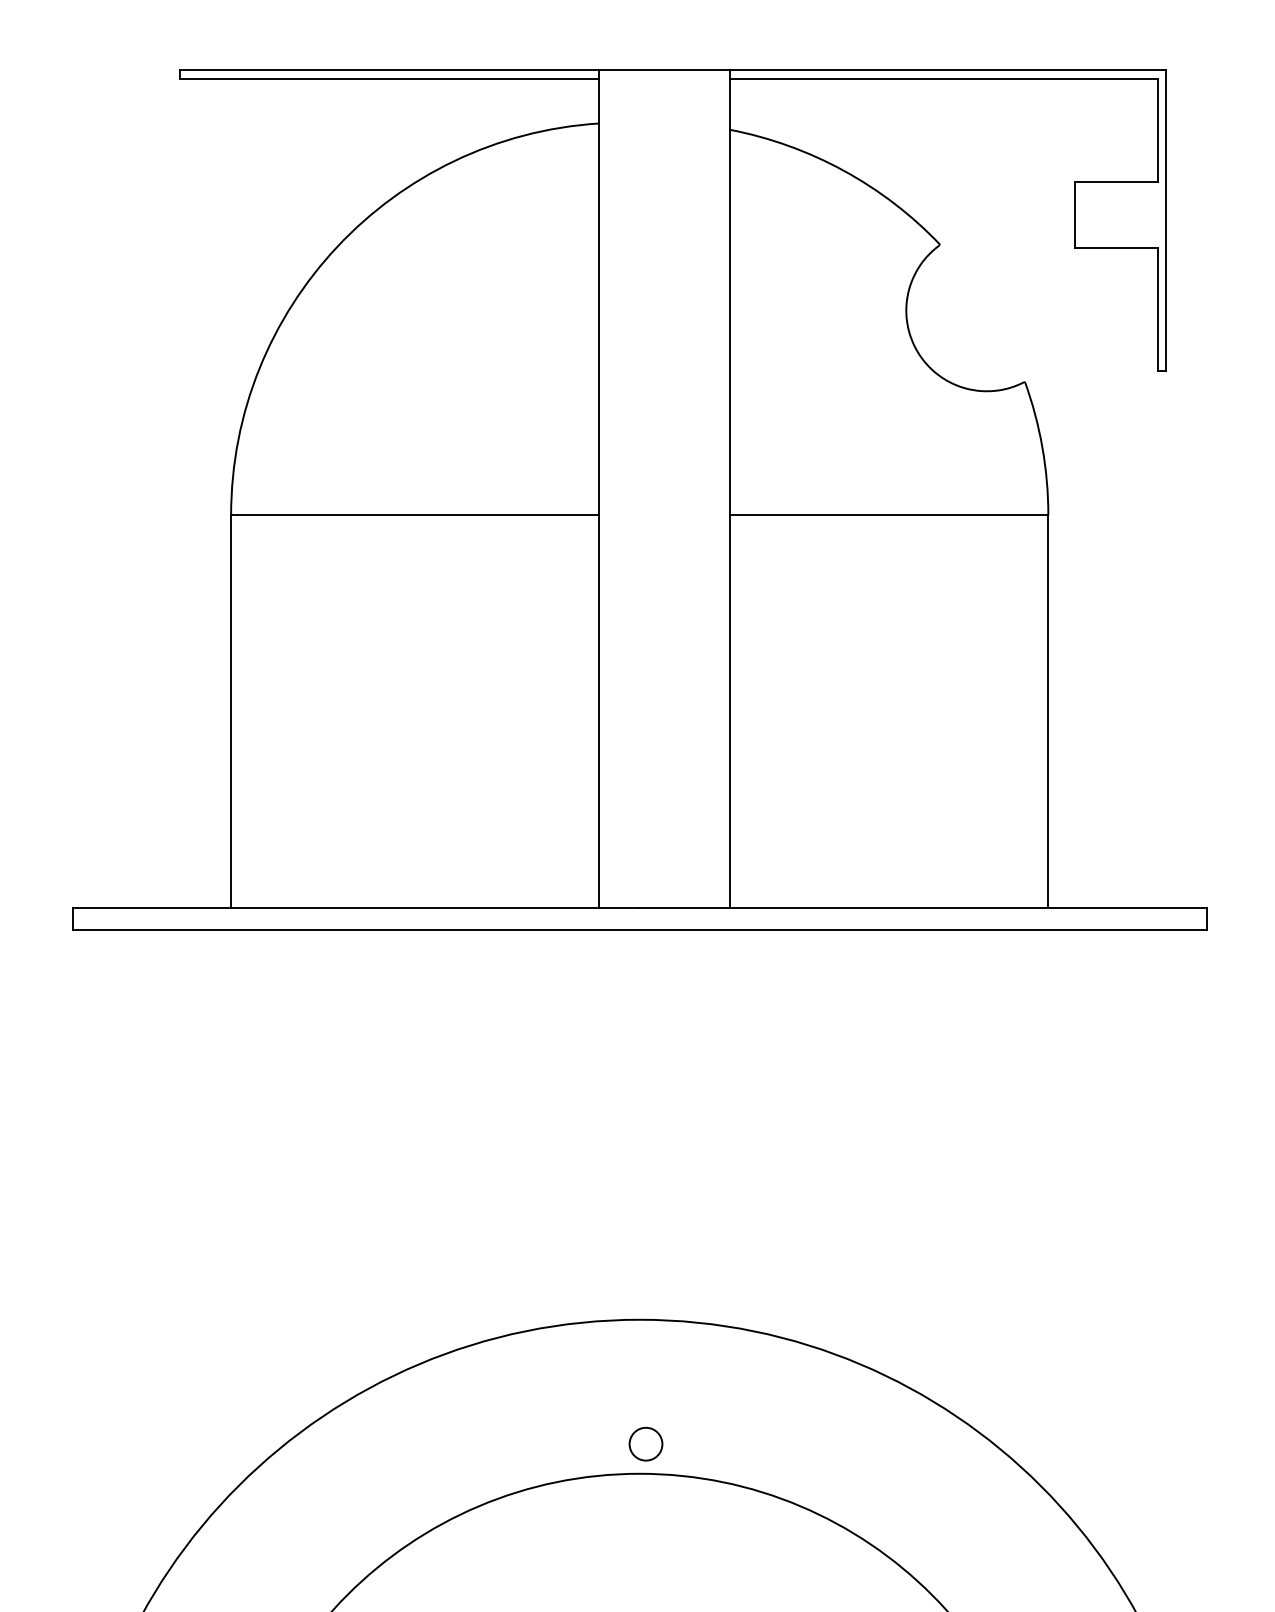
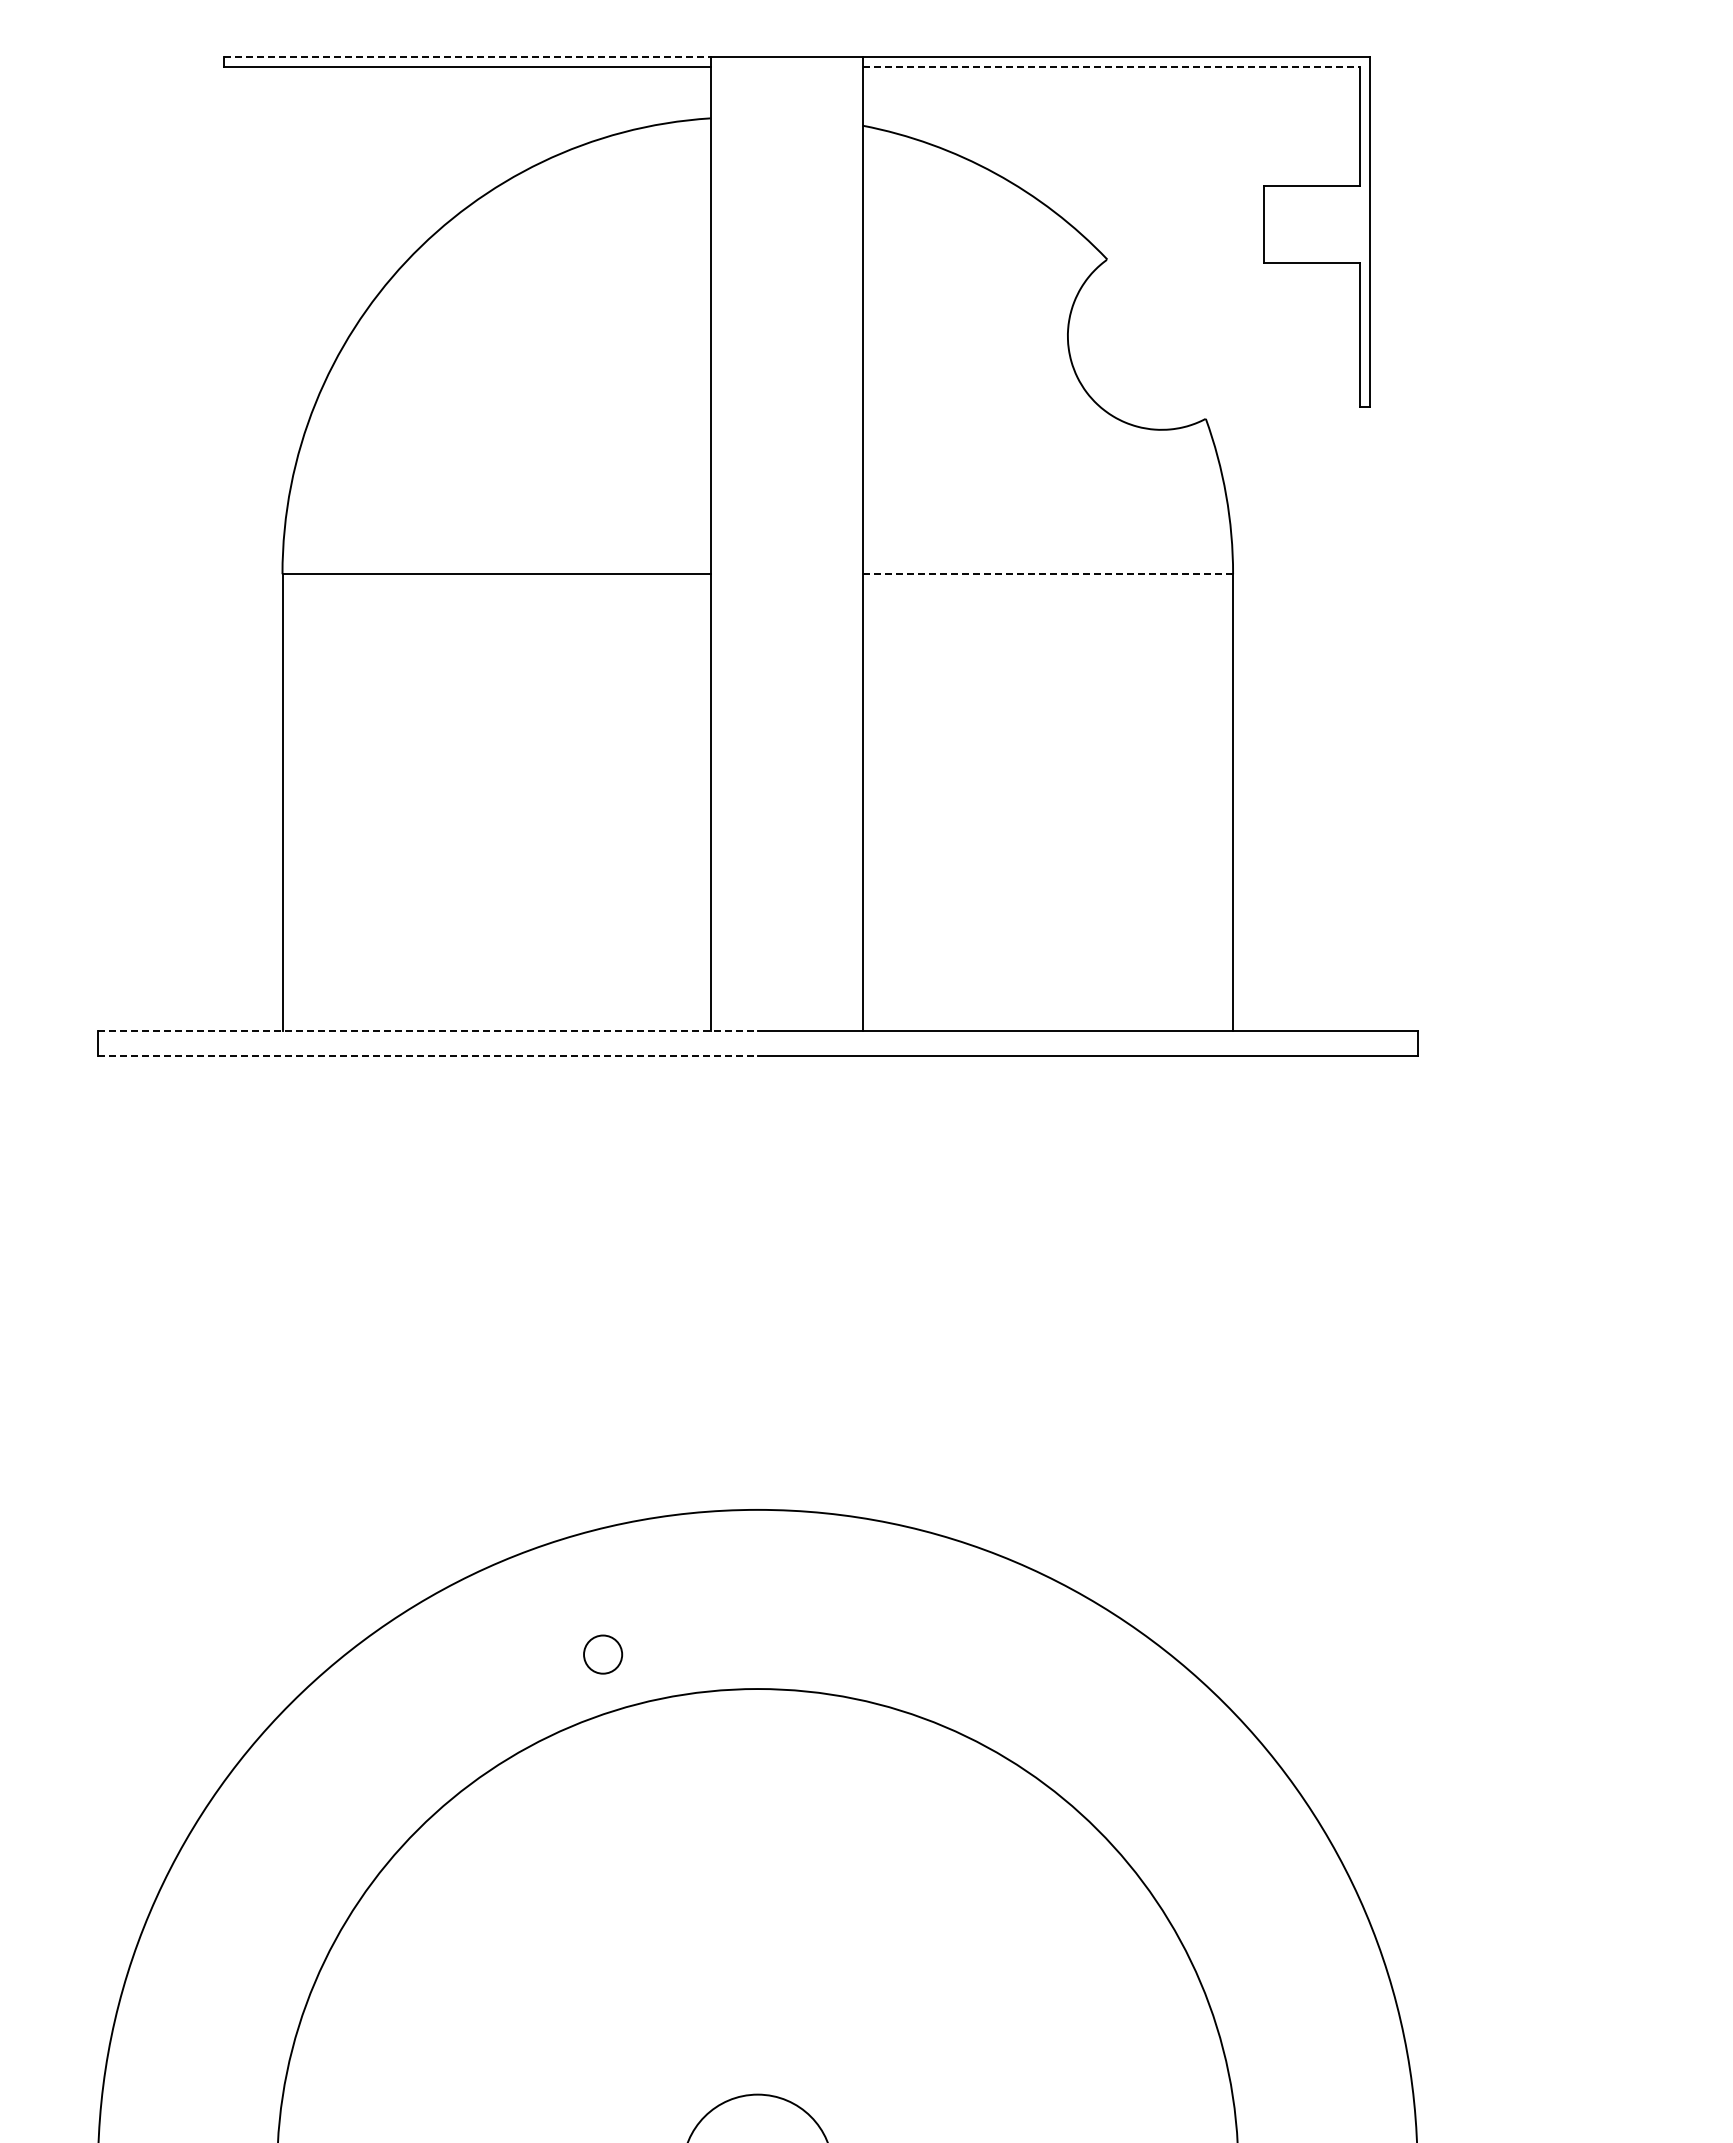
line: (390, 70) -> (467, 56), solid -> dashed
line: (943, 78) -> (1111, 66), solid -> dashed
line: (888, 515) -> (1047, 574), solid -> dashed
line: (355, 908) -> (427, 1031), solid -> dashed
line: (355, 930) -> (427, 1056), solid -> dashed
circle: (646, 1444) -> (603, 1654), moved

